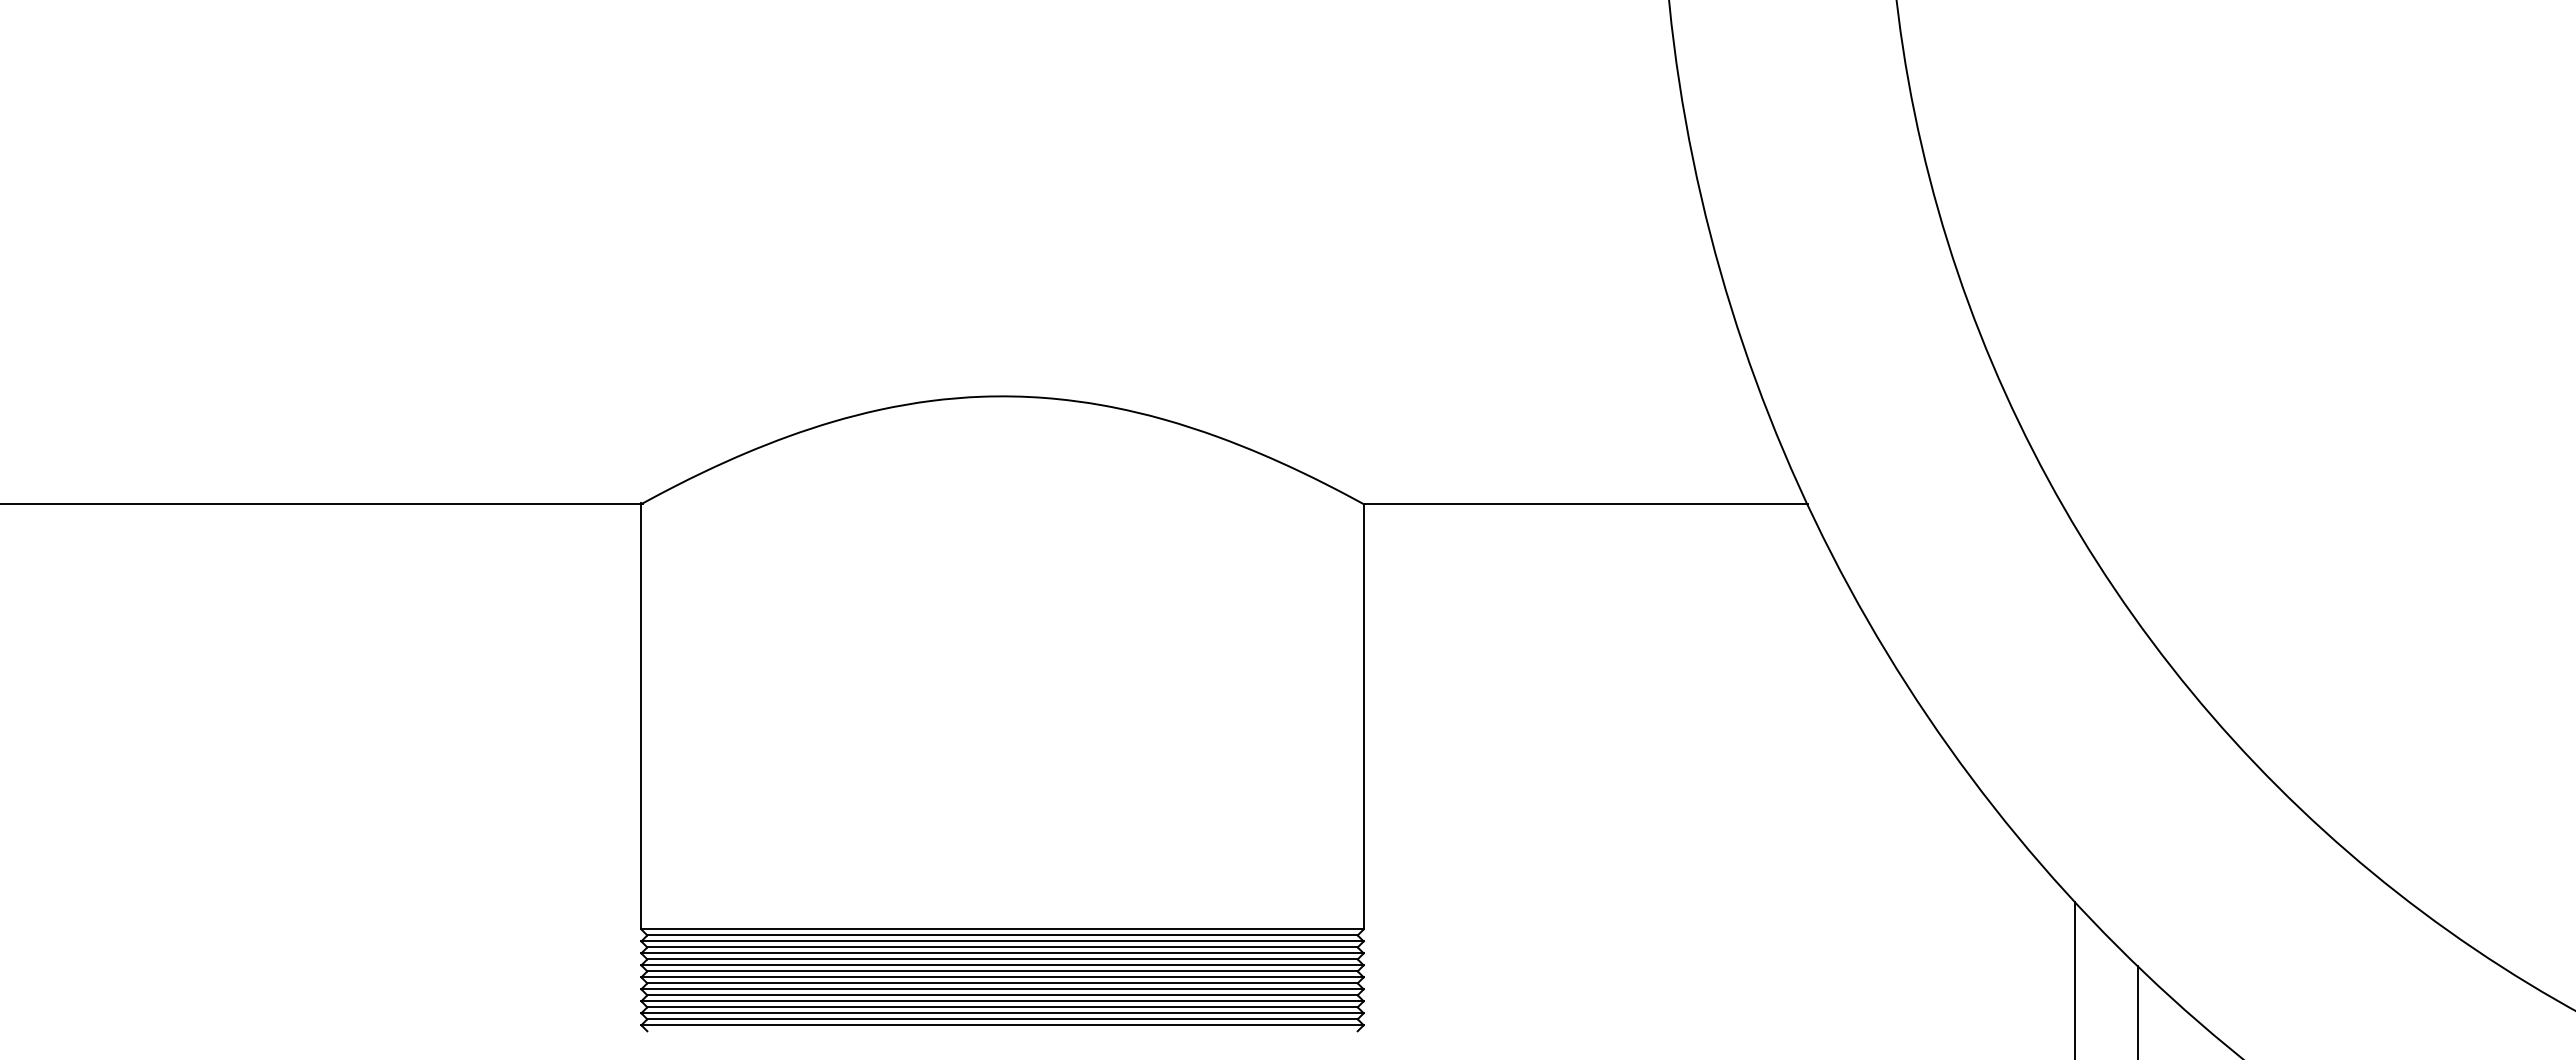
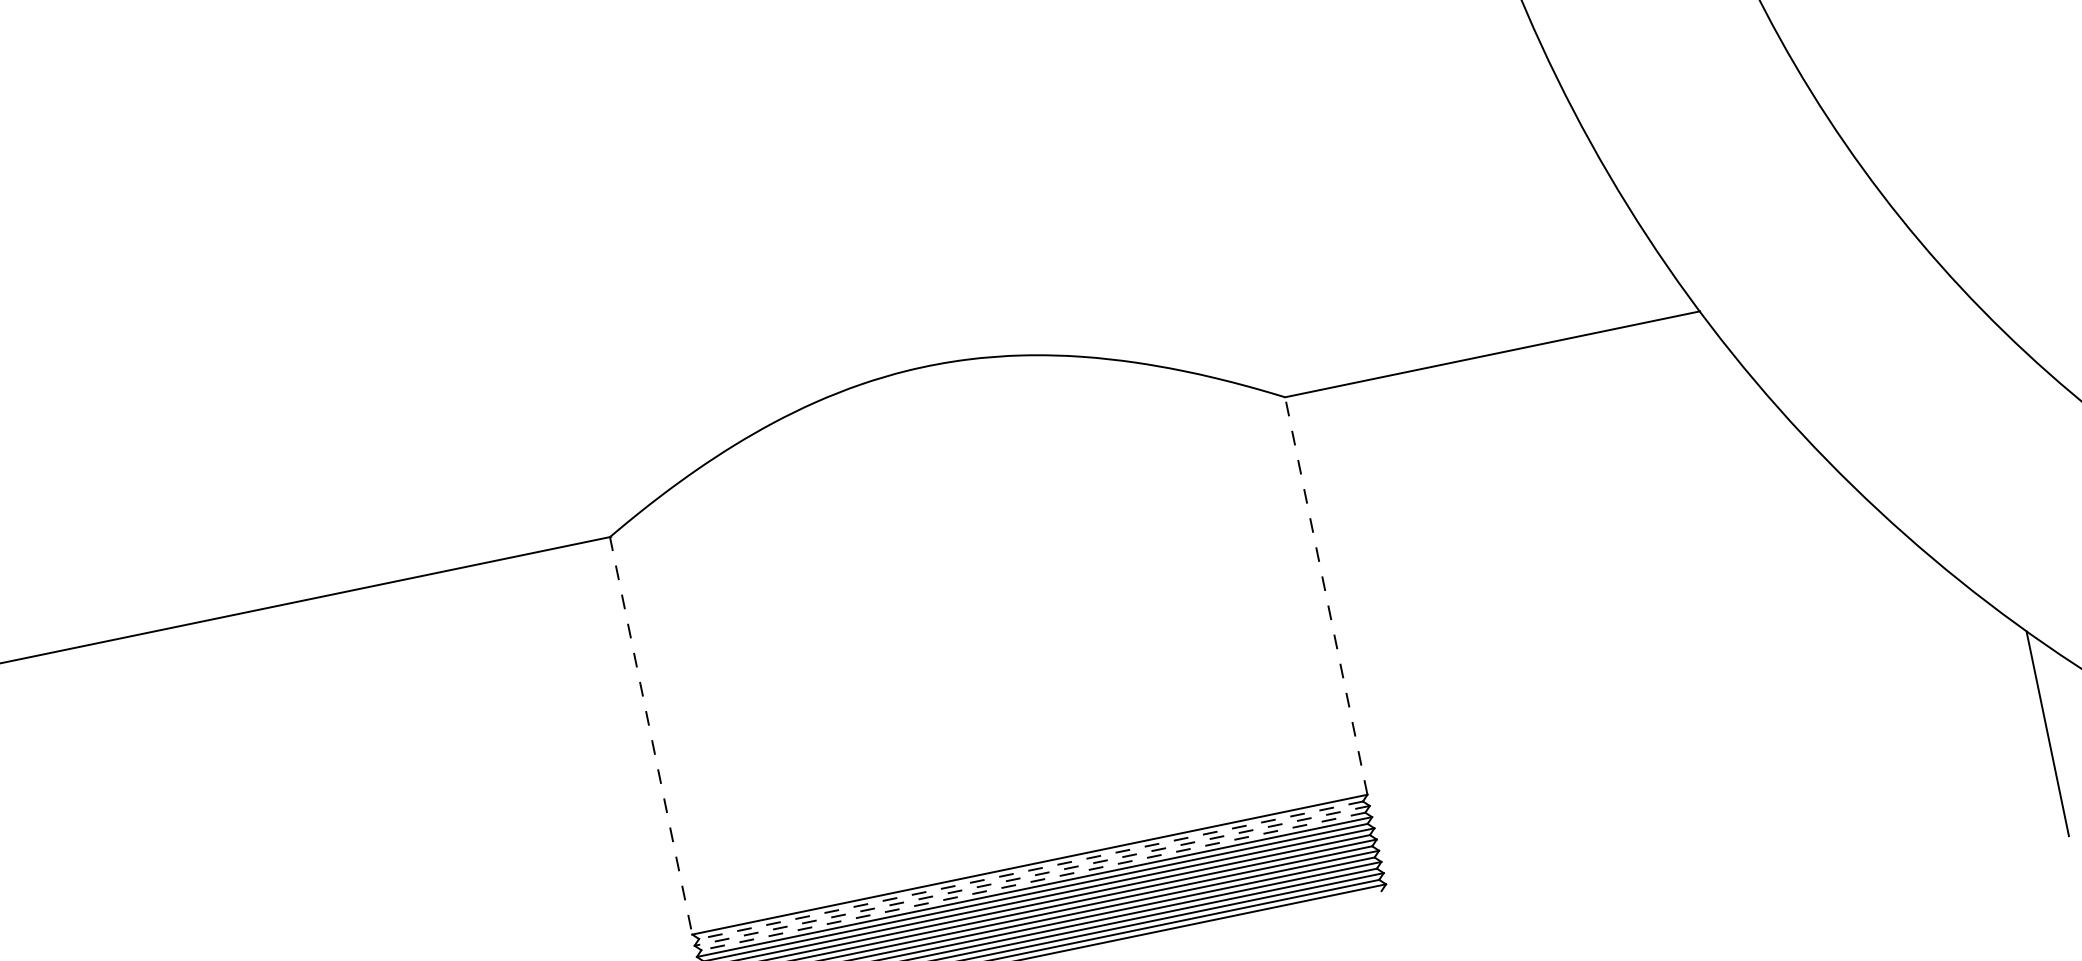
line: (641, 716) -> (651, 735), solid -> dashed
line: (1363, 716) -> (1326, 595), solid -> dashed
line: (1002, 935) -> (1031, 870), solid -> dashed
line: (1002, 941) -> (1032, 875), solid -> dashed
line: (1002, 947) -> (1033, 881), solid -> dashed

